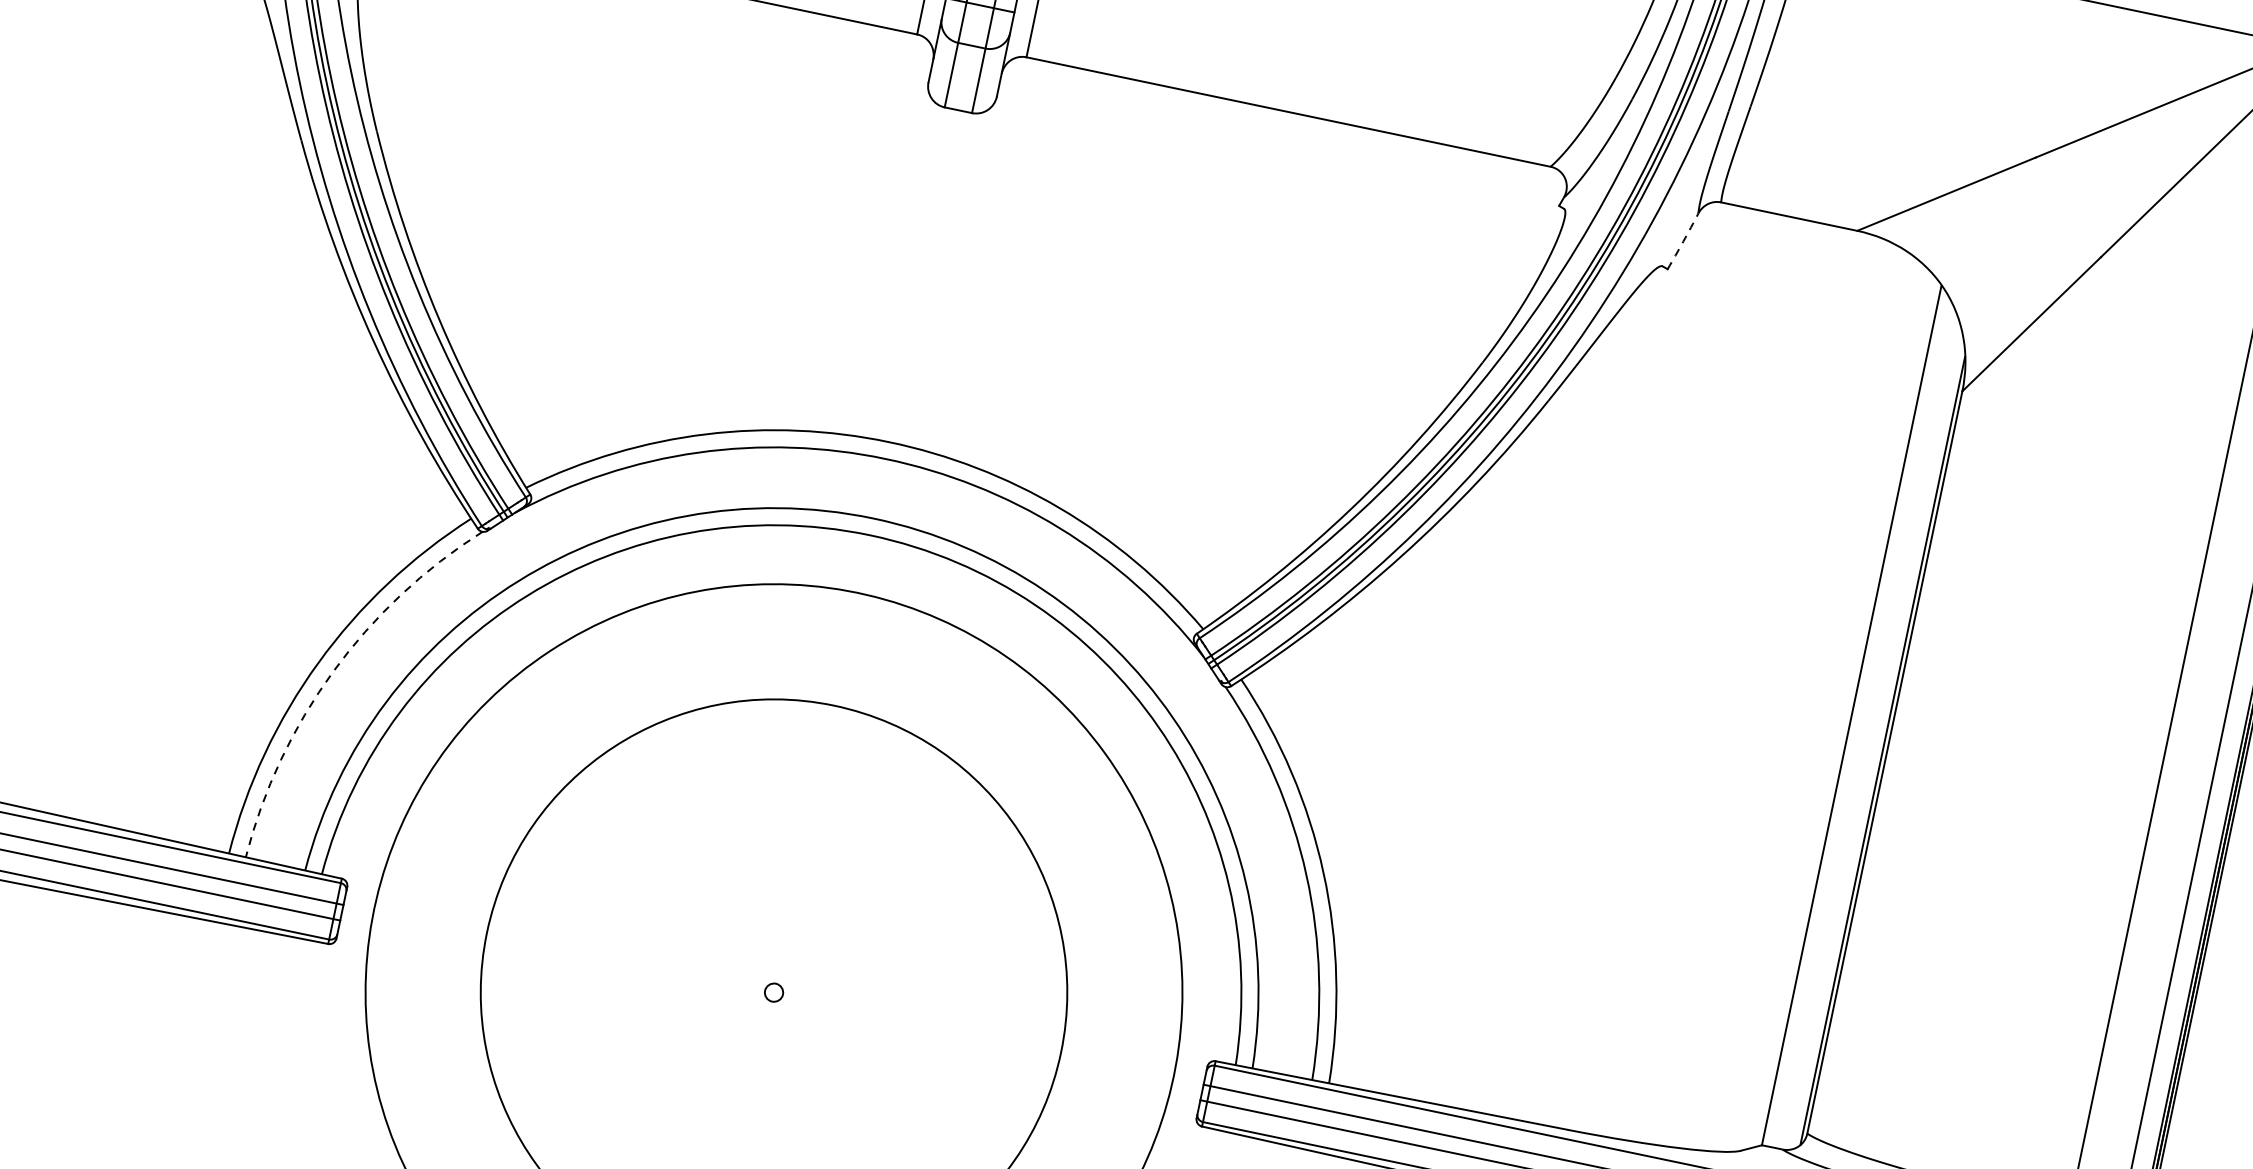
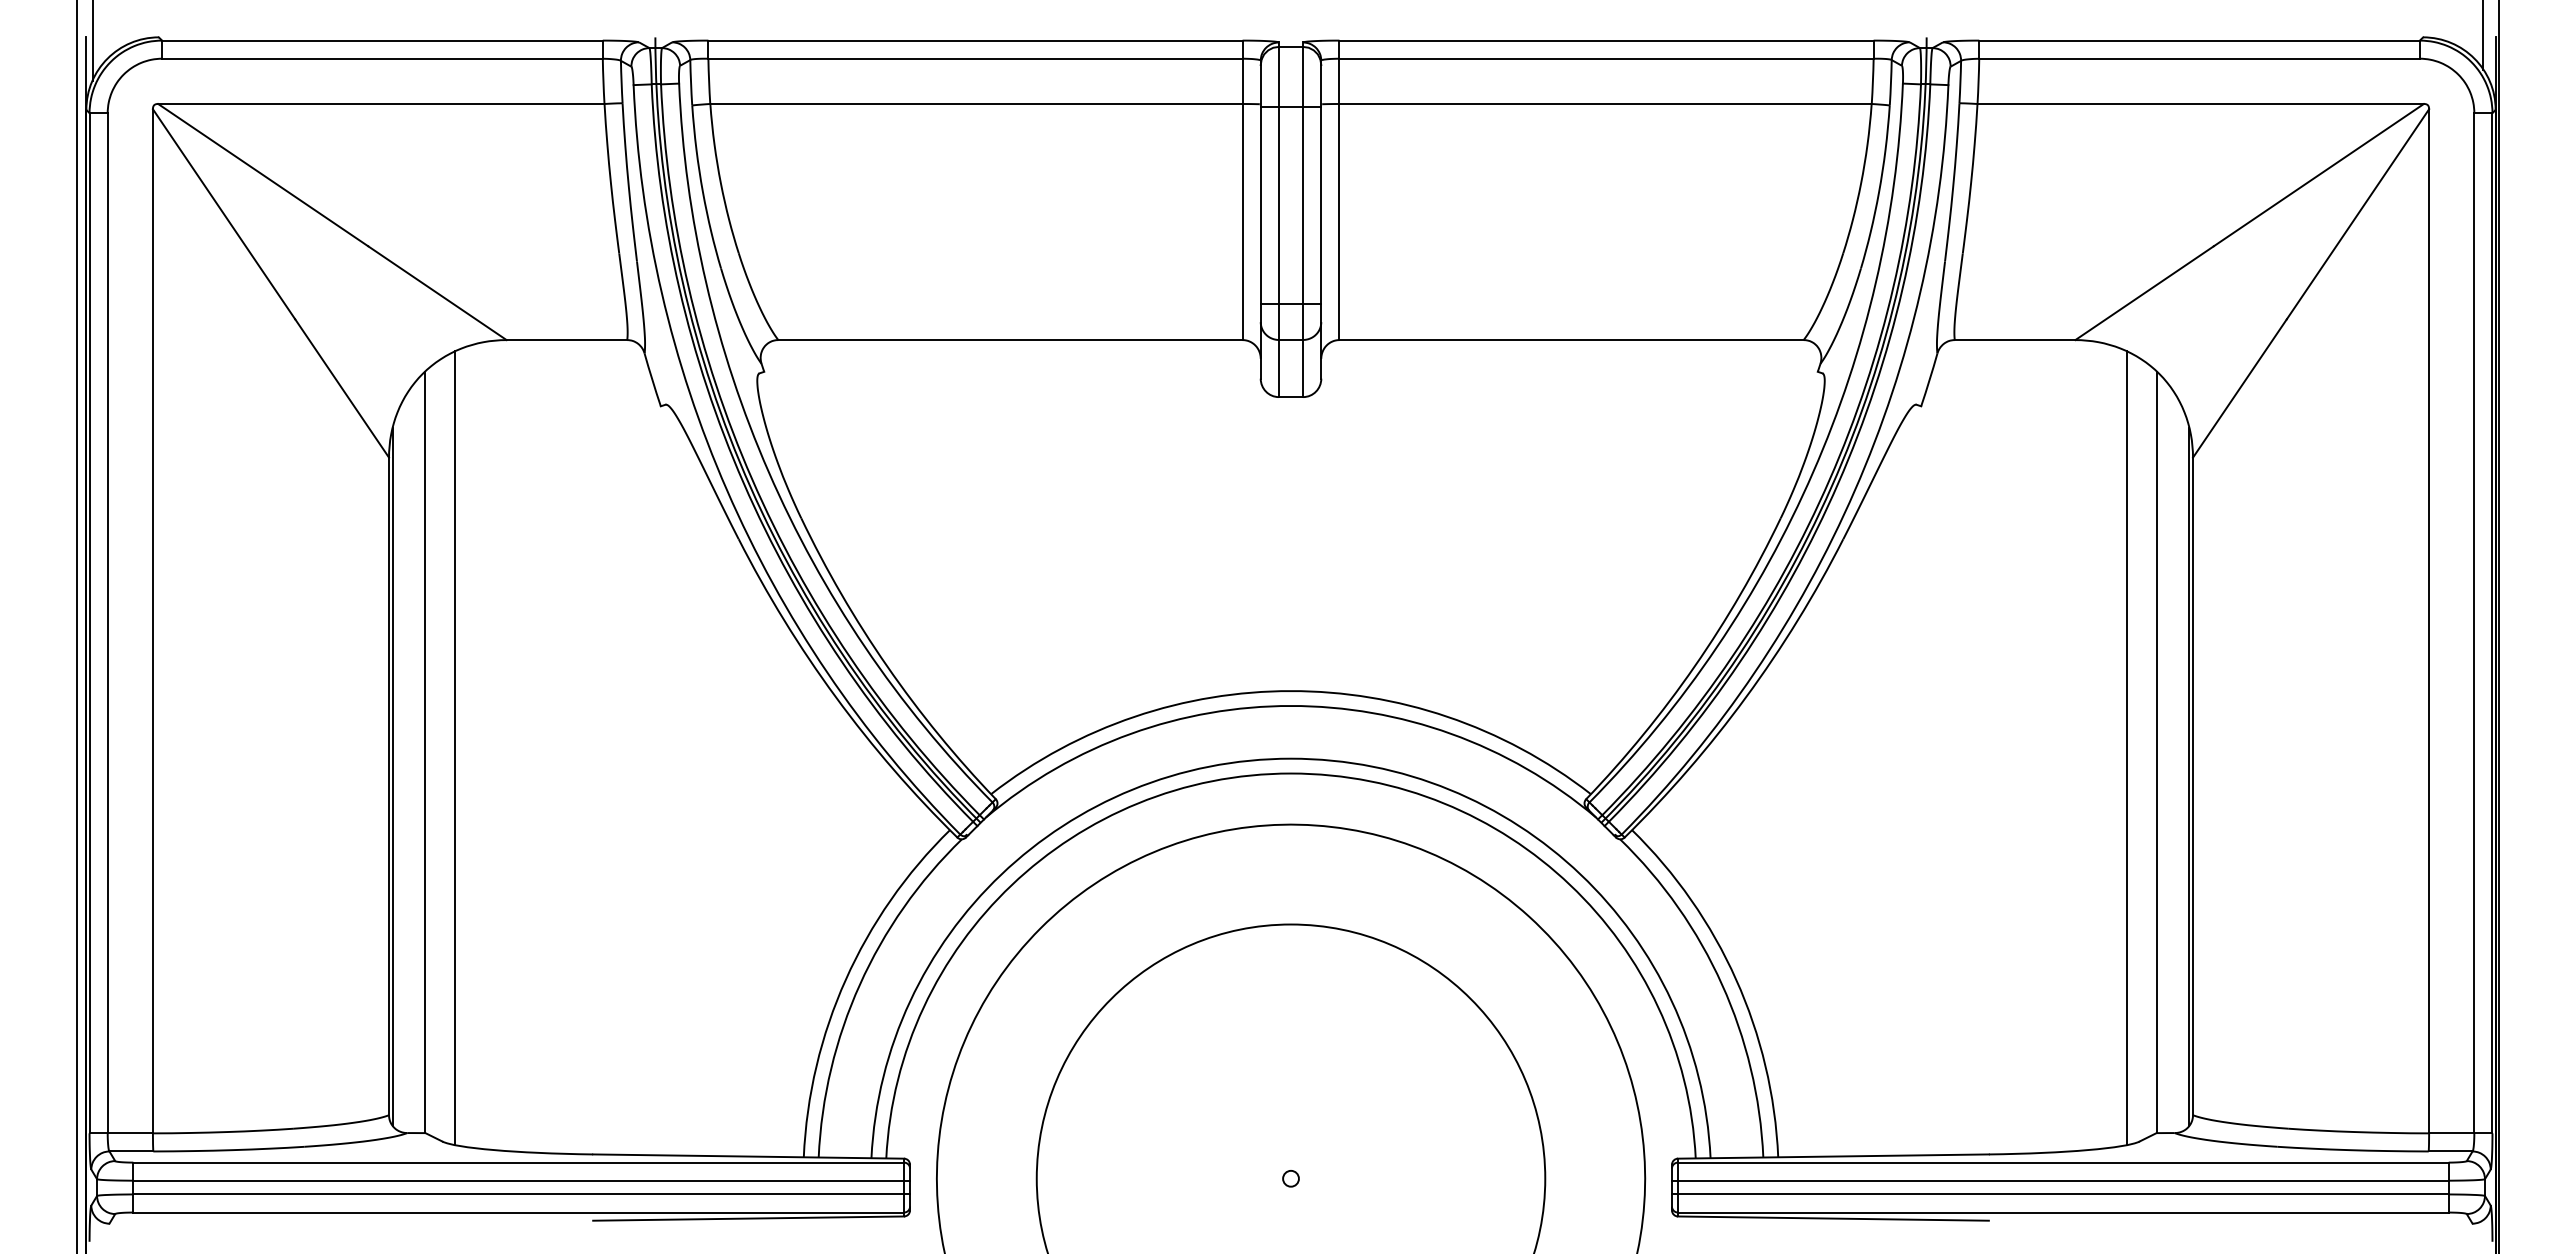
arc: (1683, 242) -> (1929, 380), dashed -> solid
arc: (332, 671) -> (859, 984), dashed -> solid
line: (1818, 703) -> (2126, 748), added

